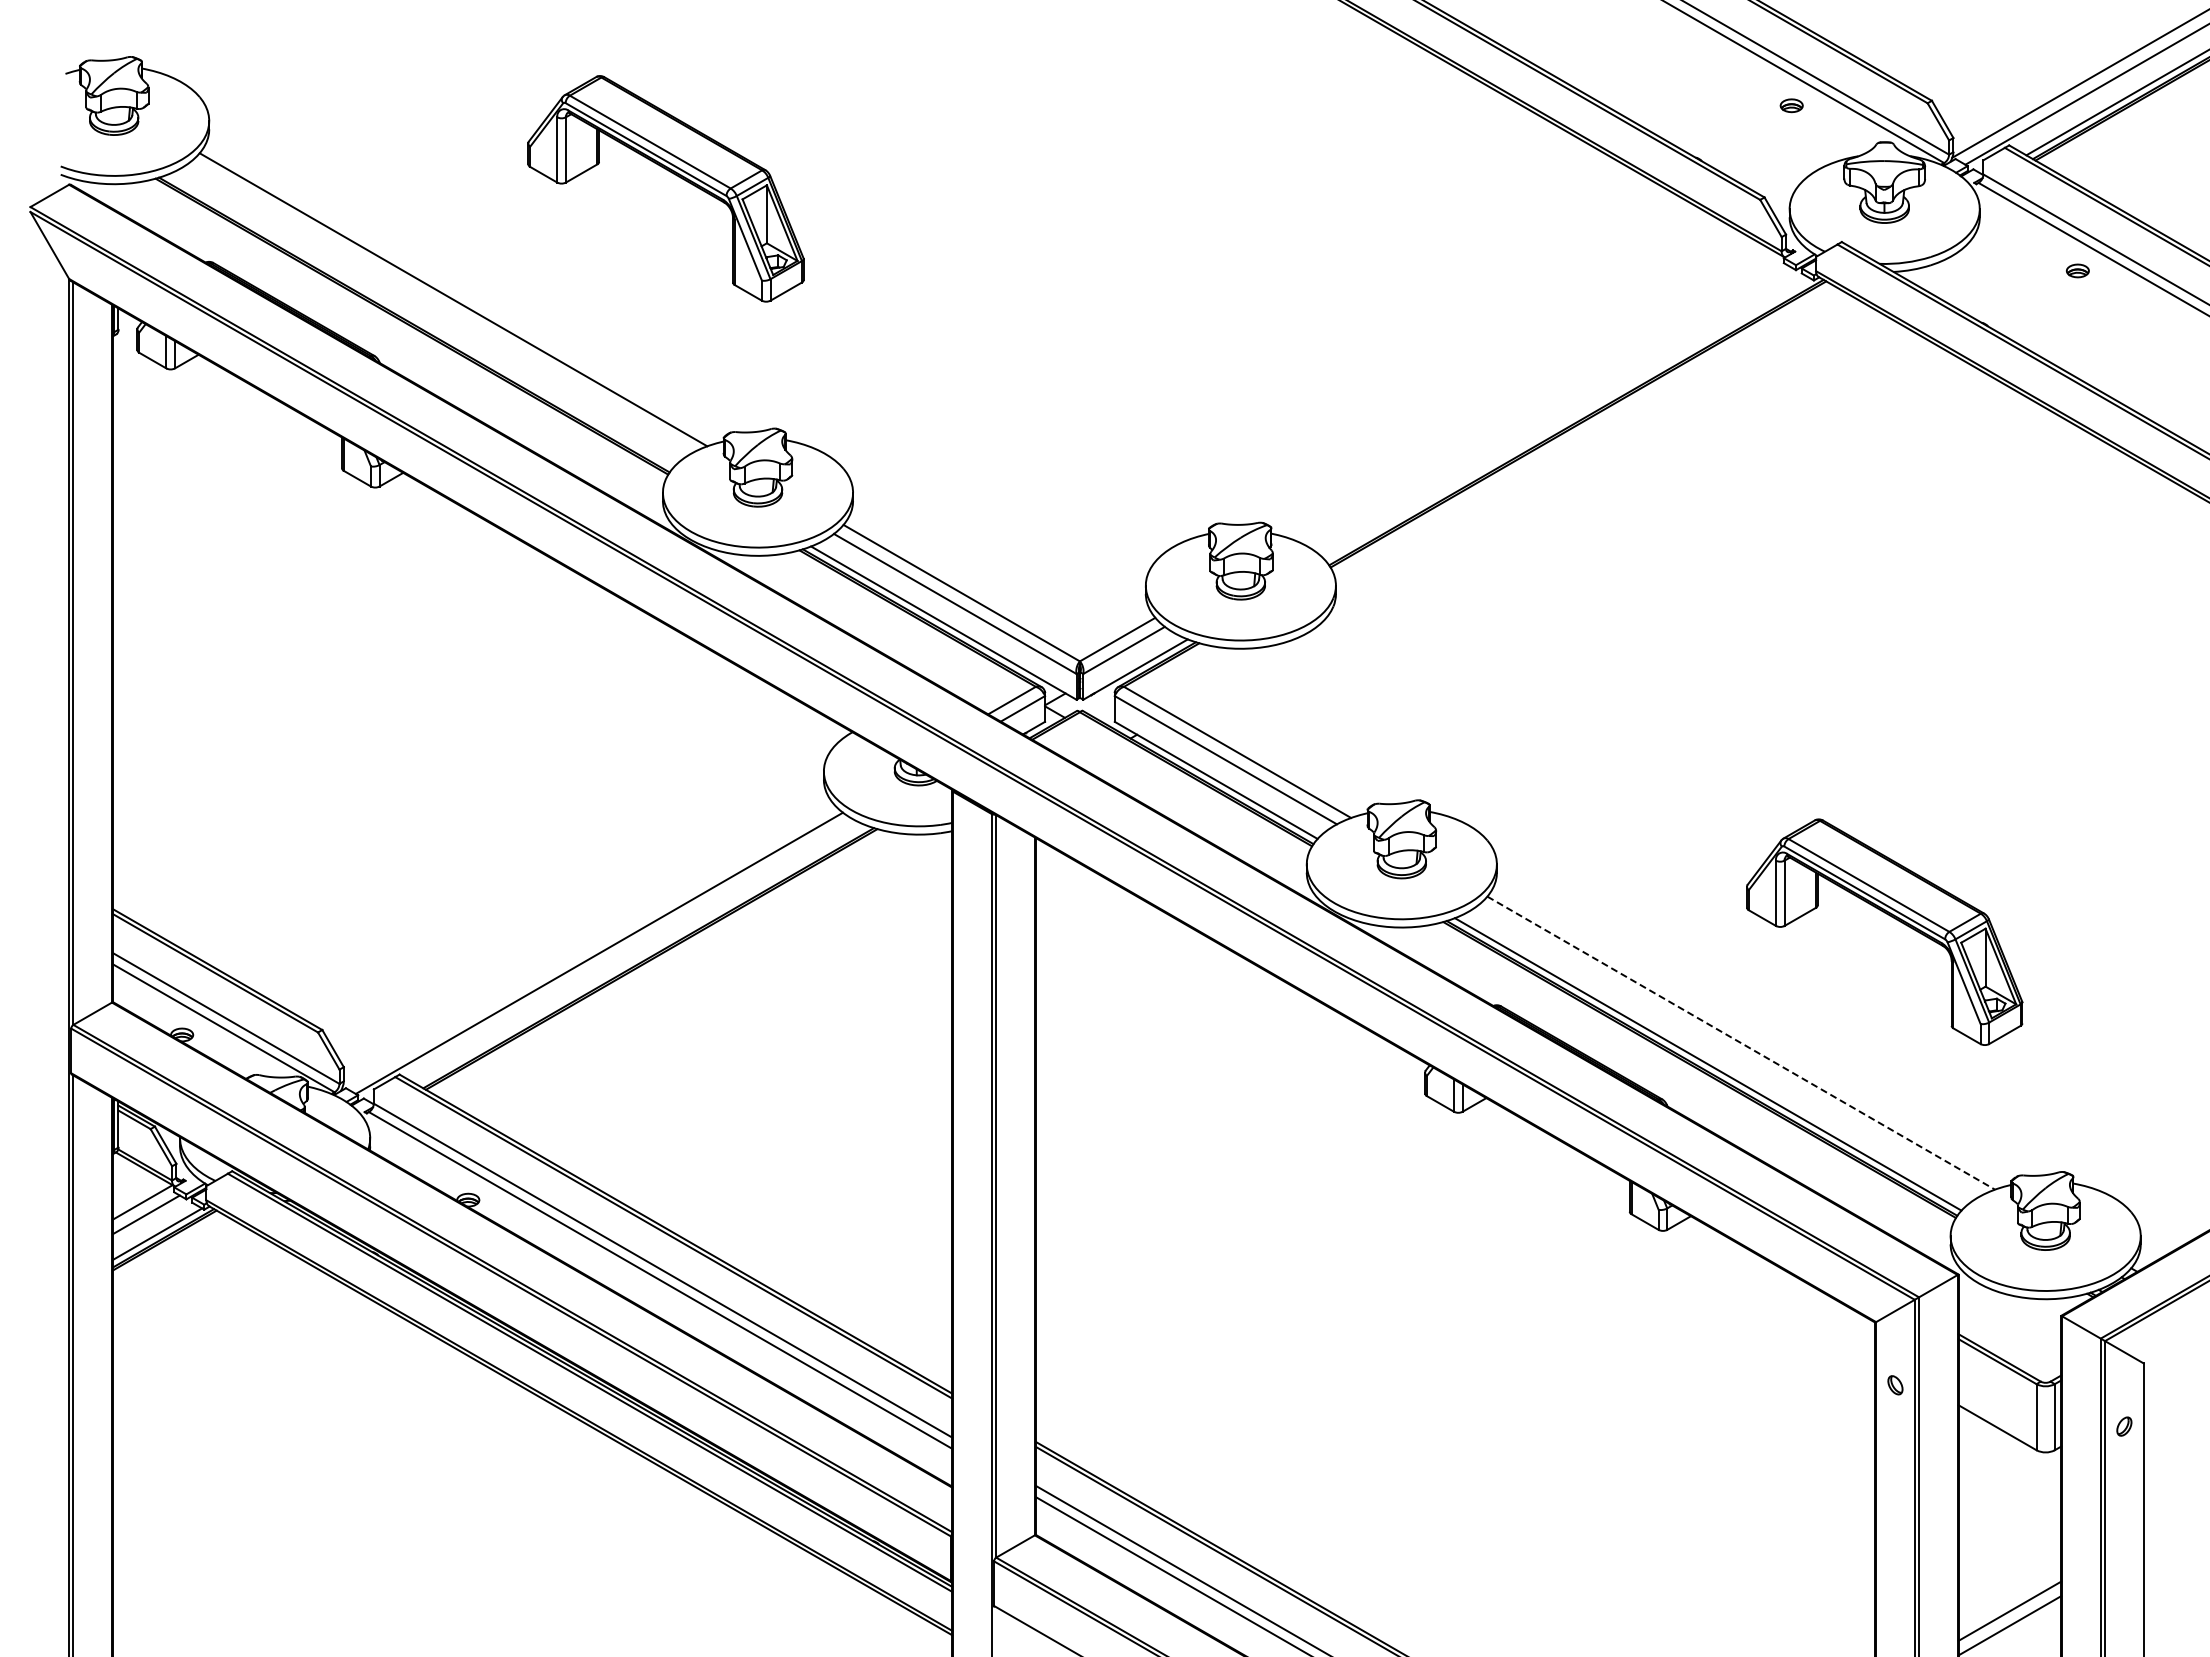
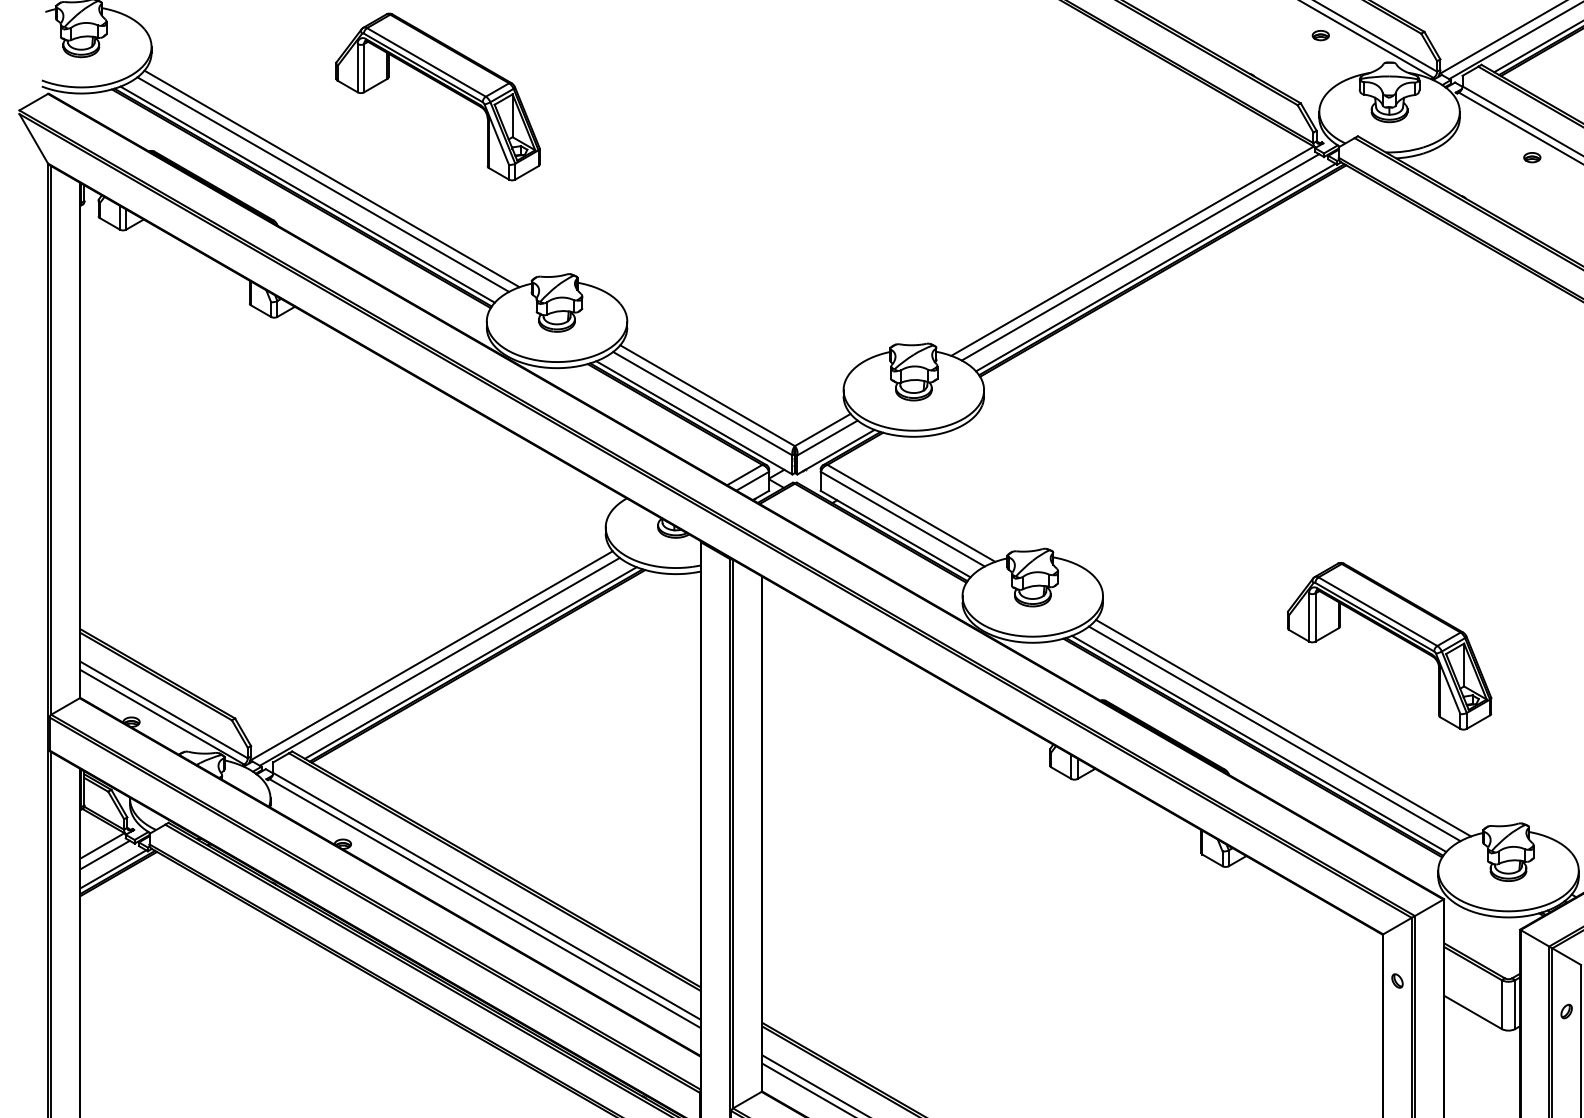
part: (673, 174) -> (443, 86), moved
line: (441, 307) -> (323, 184), added
line: (420, 320) -> (307, 194), added
line: (1536, 397) -> (1132, 251), added
line: (1547, 405) -> (1140, 257), added
line: (1568, 419) -> (1155, 267), added
line: (587, 944) -> (431, 655), added
line: (640, 954) -> (470, 662), added
line: (1741, 1043) -> (1283, 728), dashed -> solid
line: (1728, 1050) -> (1274, 733), added

